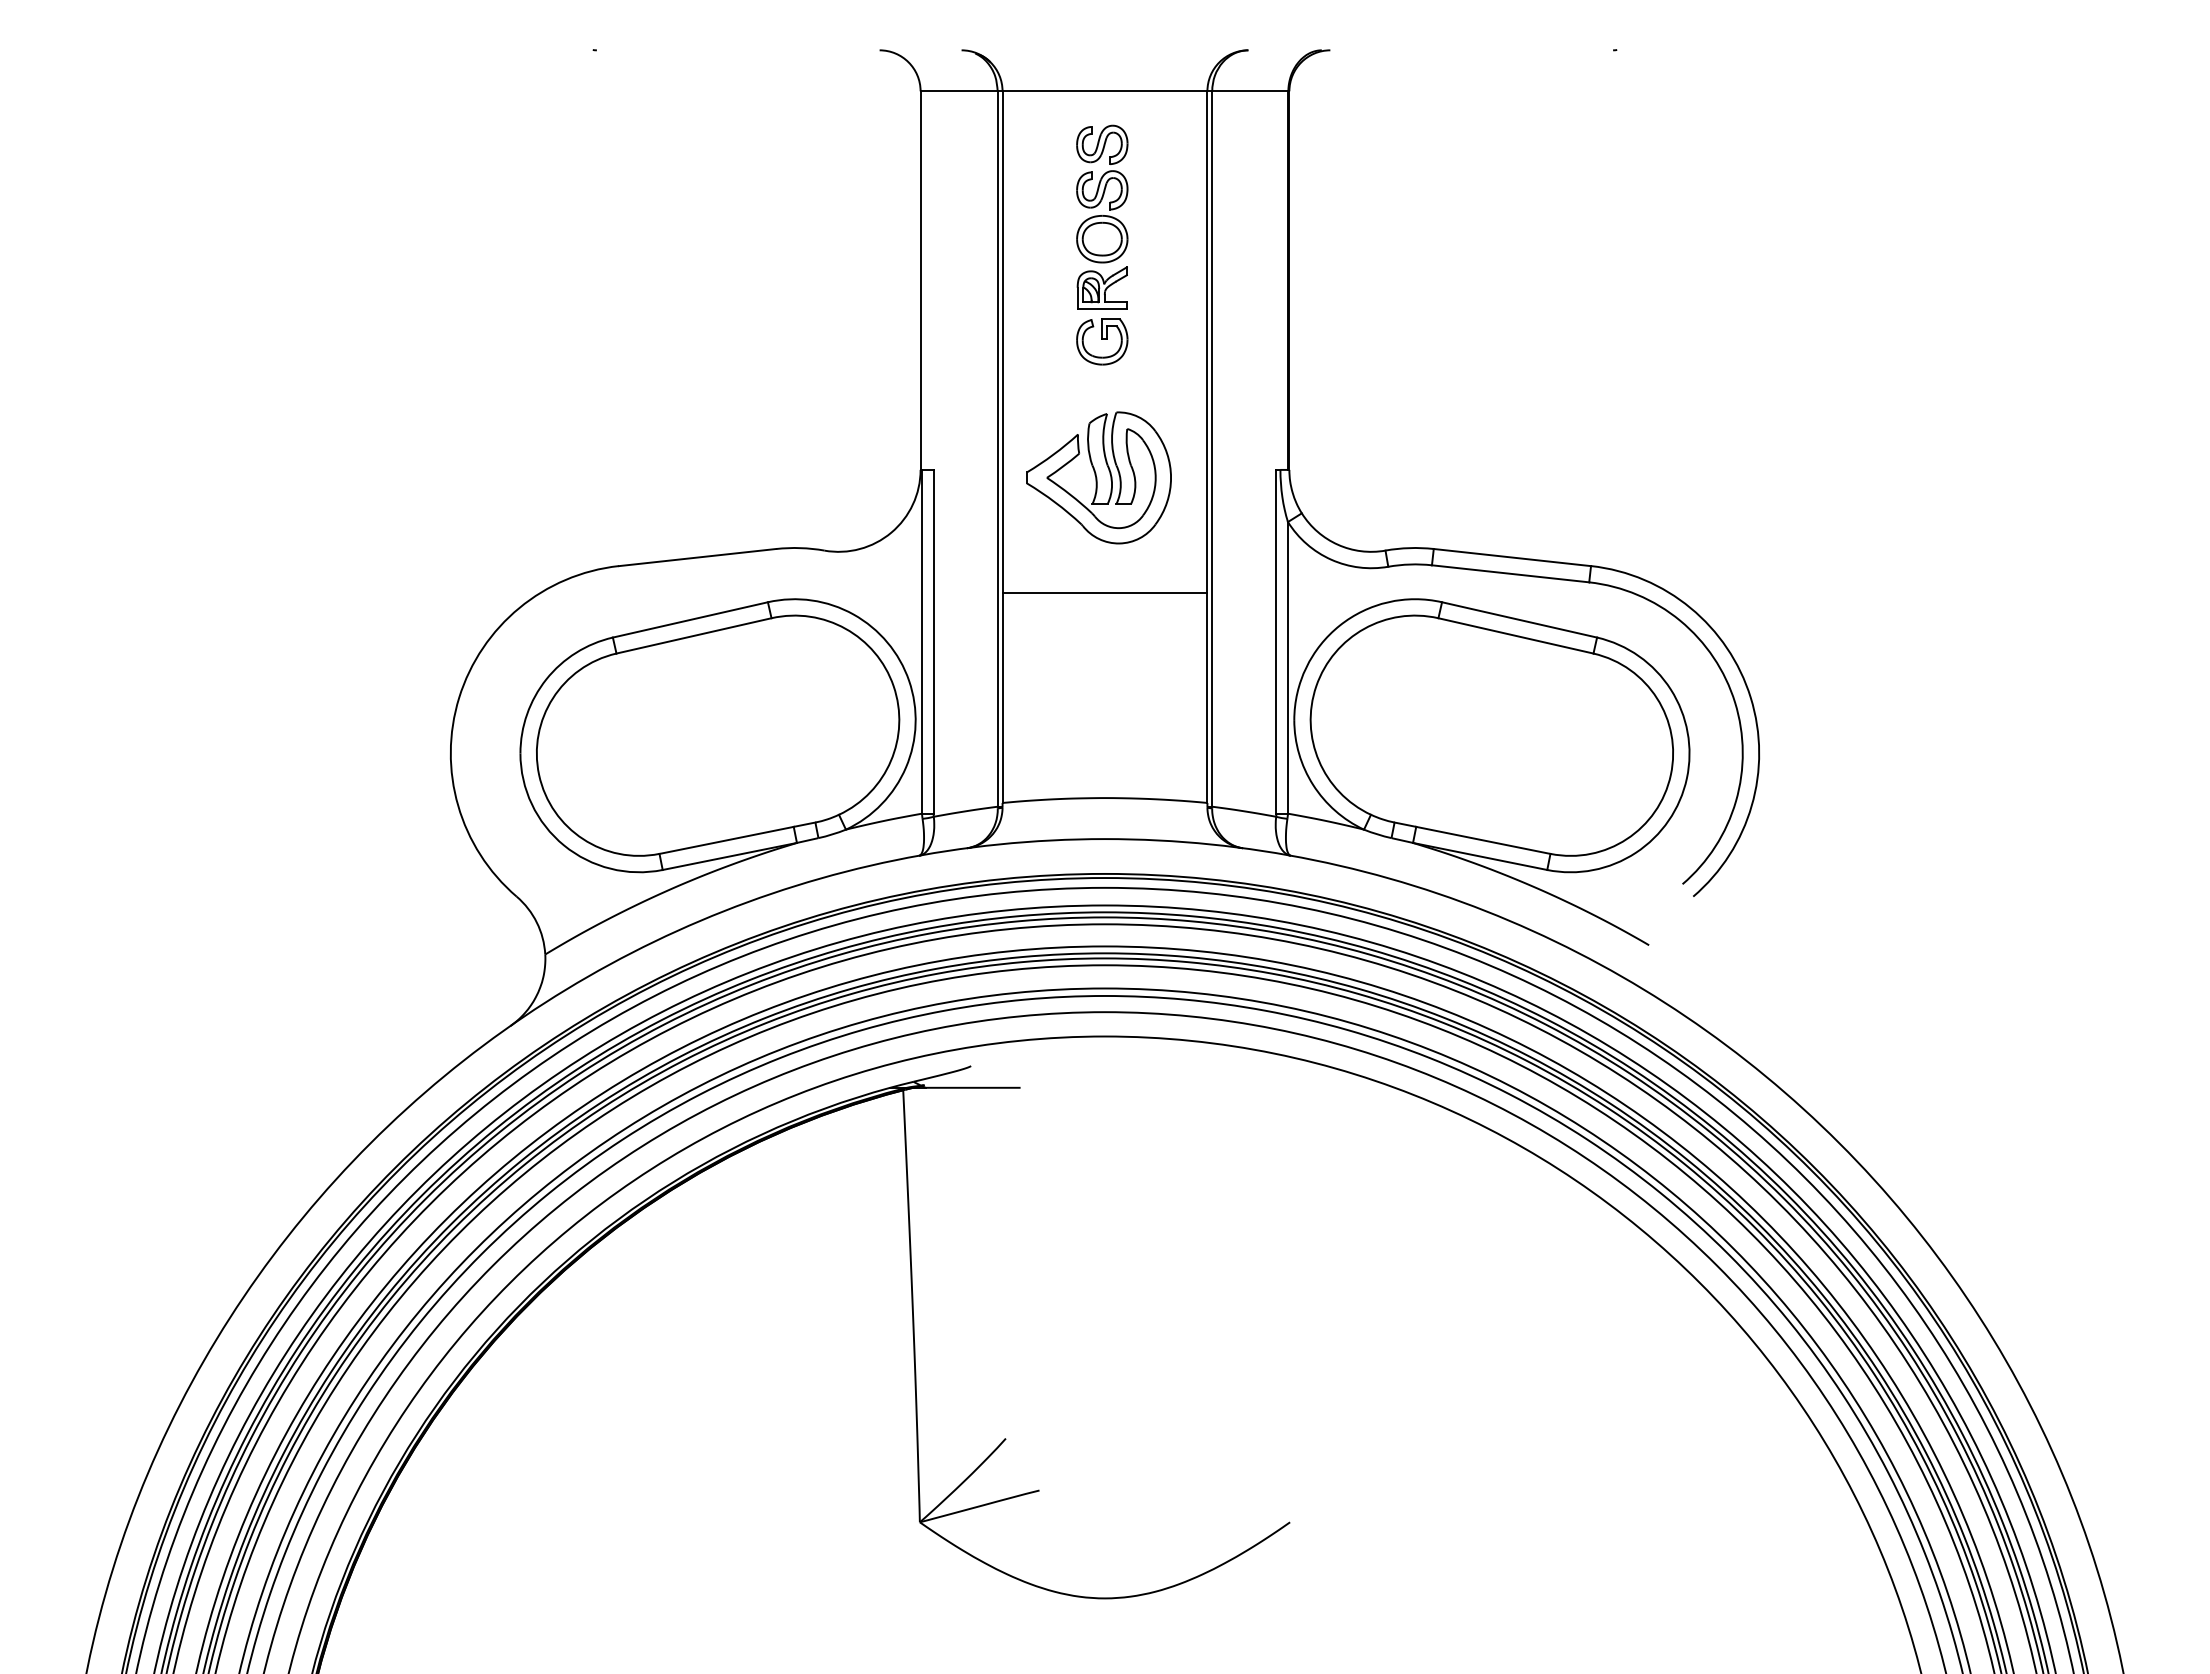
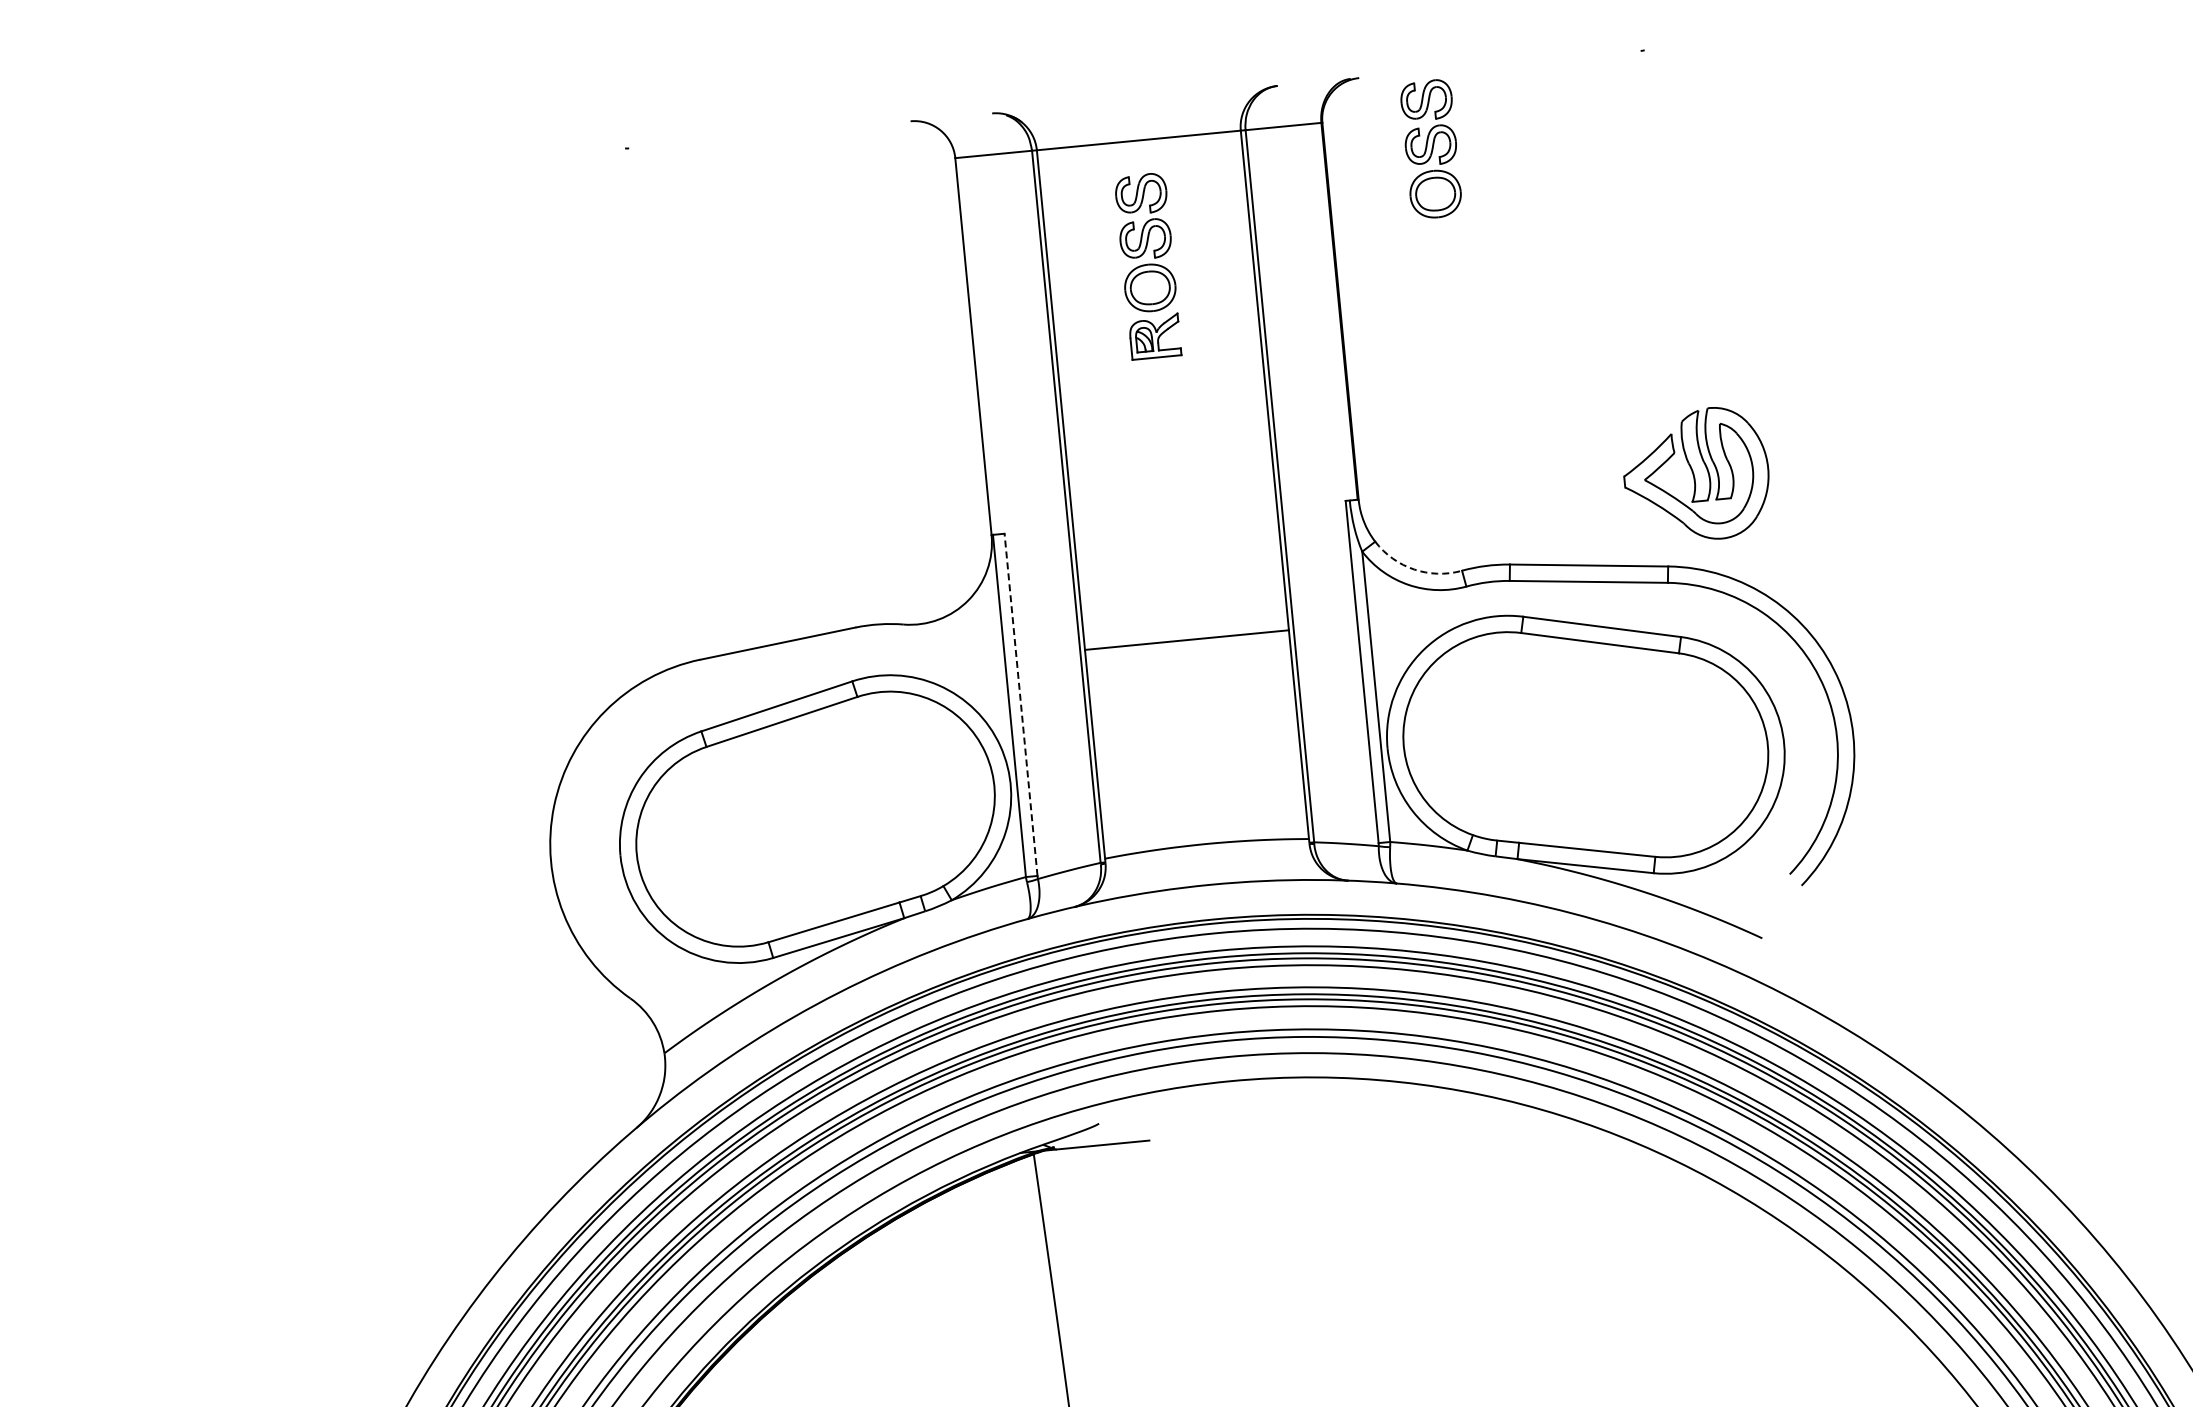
part: (1395, 127) -> (1431, 148), added
part: (1102, 341) -> (1160, 389), removed
part: (1098, 477) -> (1695, 474), moved
arc: (1337, 544) -> (1413, 569), solid -> dashed
line: (933, 641) -> (1020, 704), solid -> dashed

